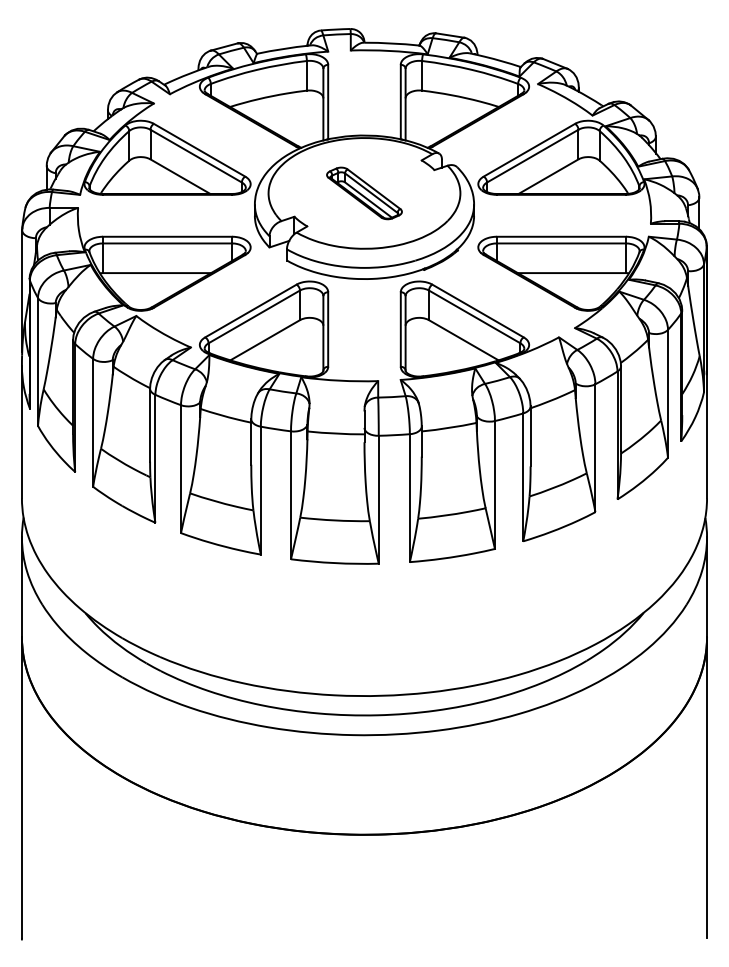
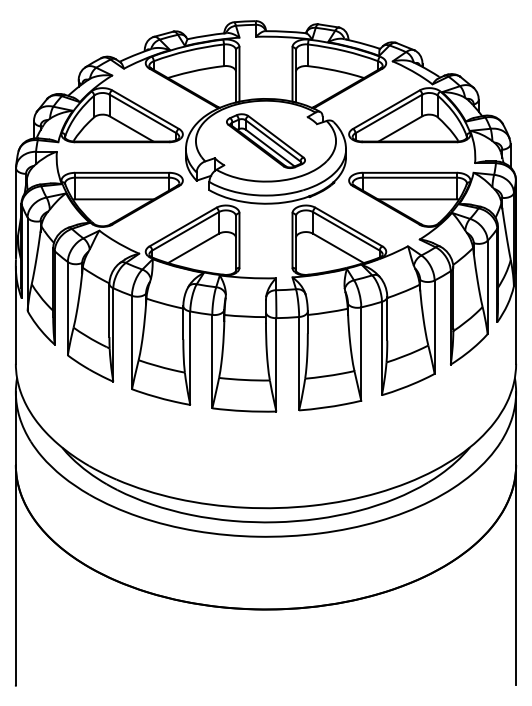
part: (364, 193) -> (266, 141), size x1.43

